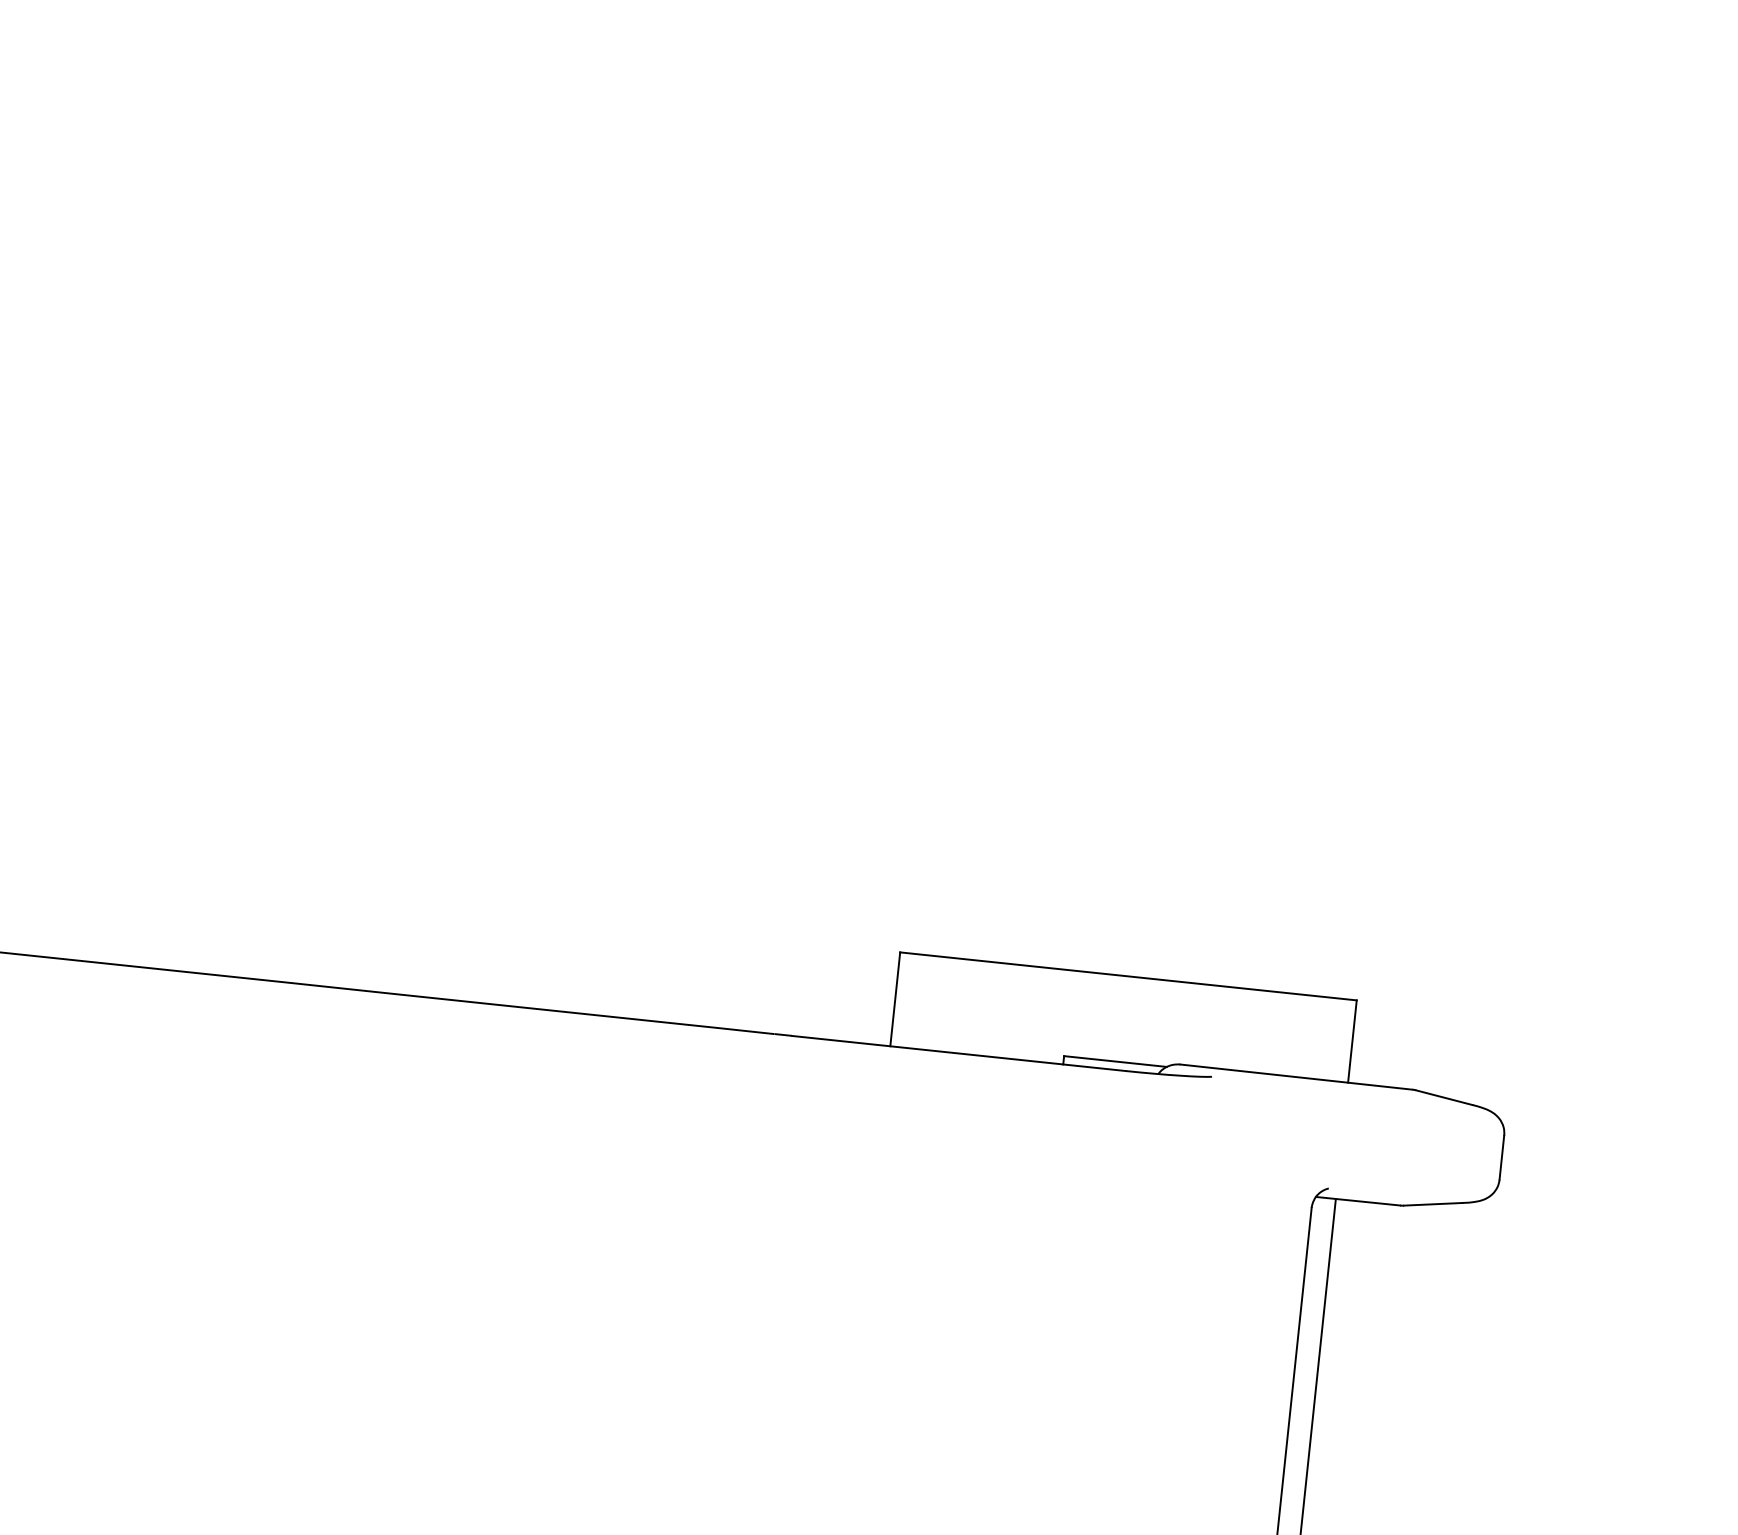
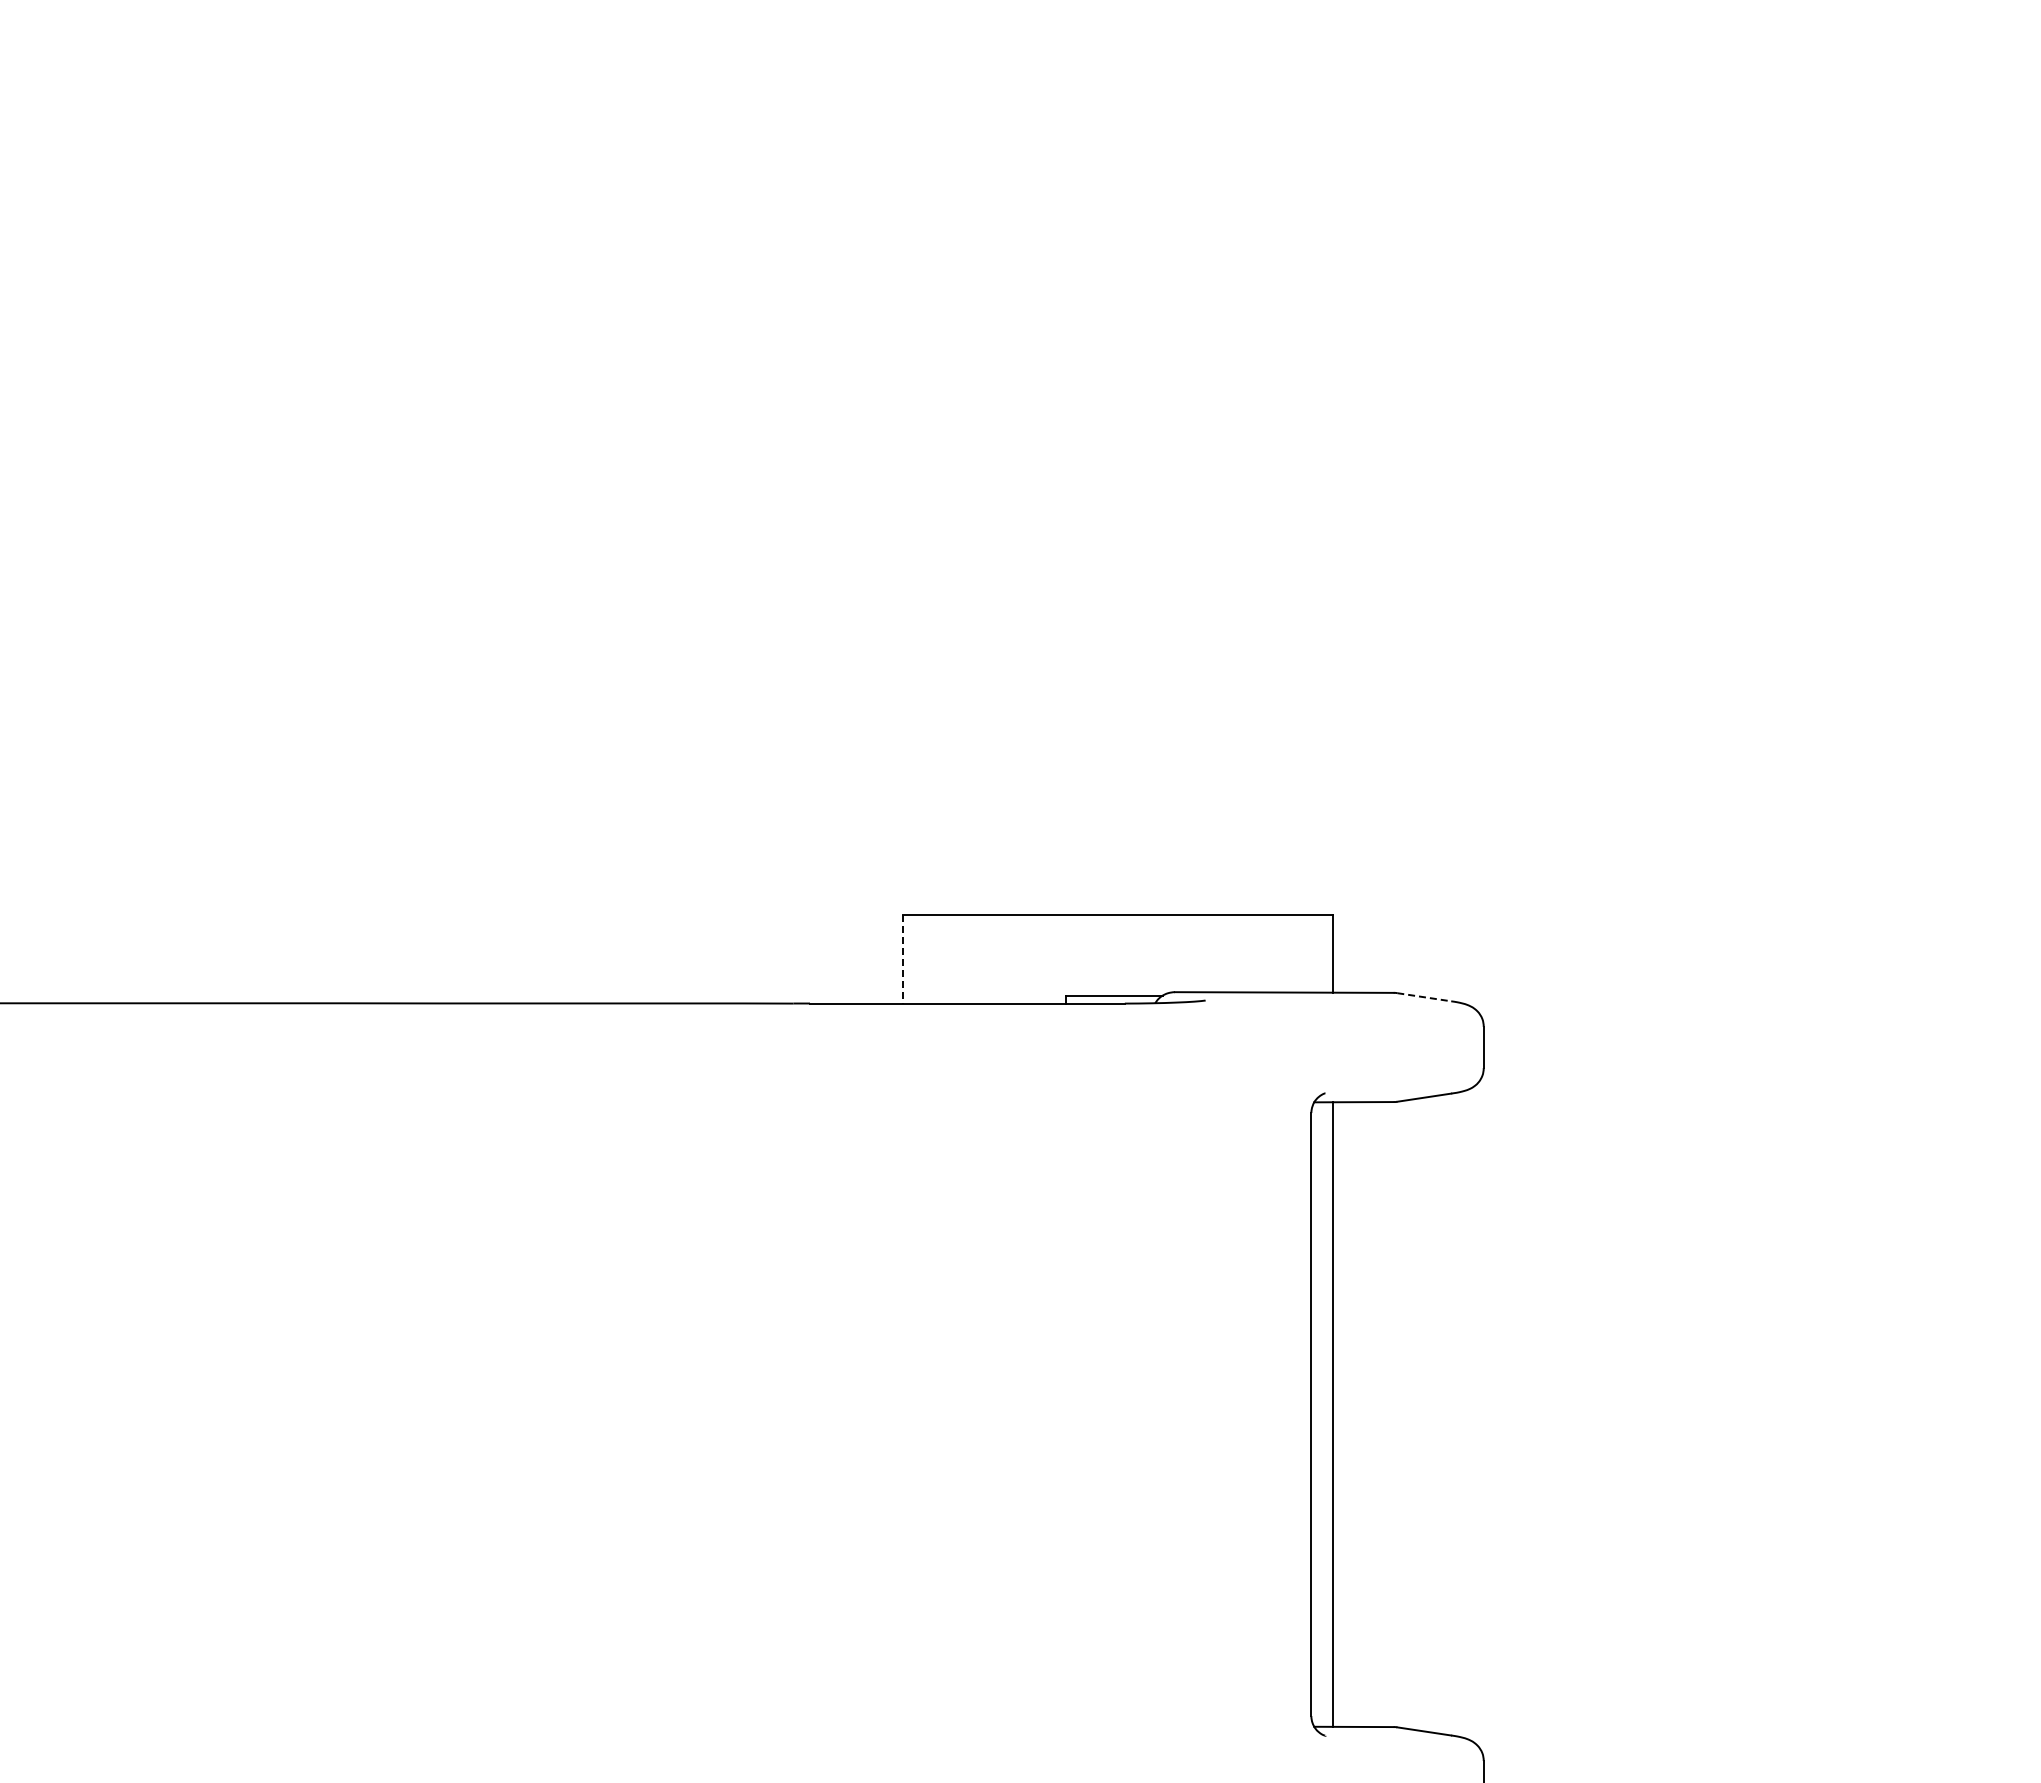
line: (894, 999) -> (902, 959), solid -> dashed
line: (1444, 1098) -> (1424, 997), solid -> dashed

